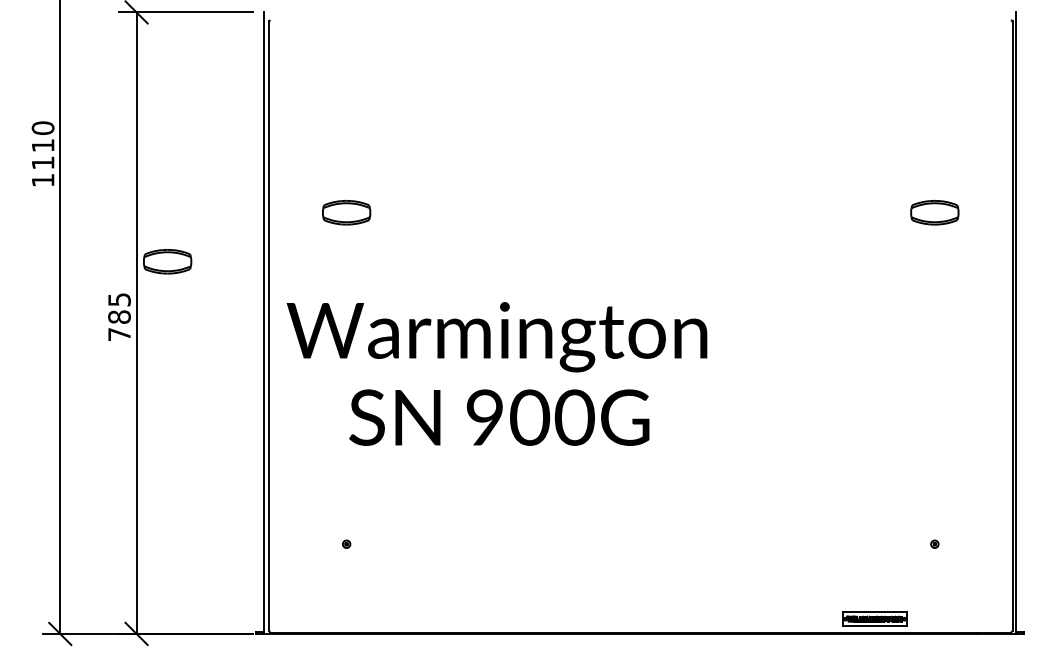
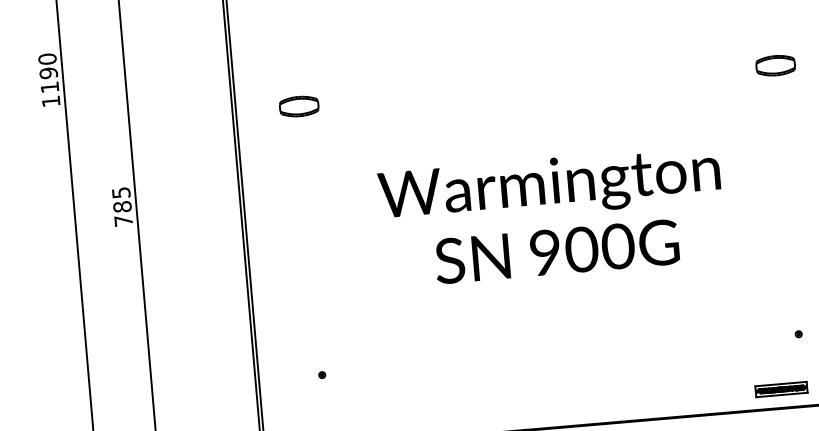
text: (42, 145) -> (48, 73), 1110 -> 1190
part: (167, 261) -> (157, 158), removed
text: (496, 373) -> (551, 216), moved
part: (874, 618) -> (781, 389), moved

